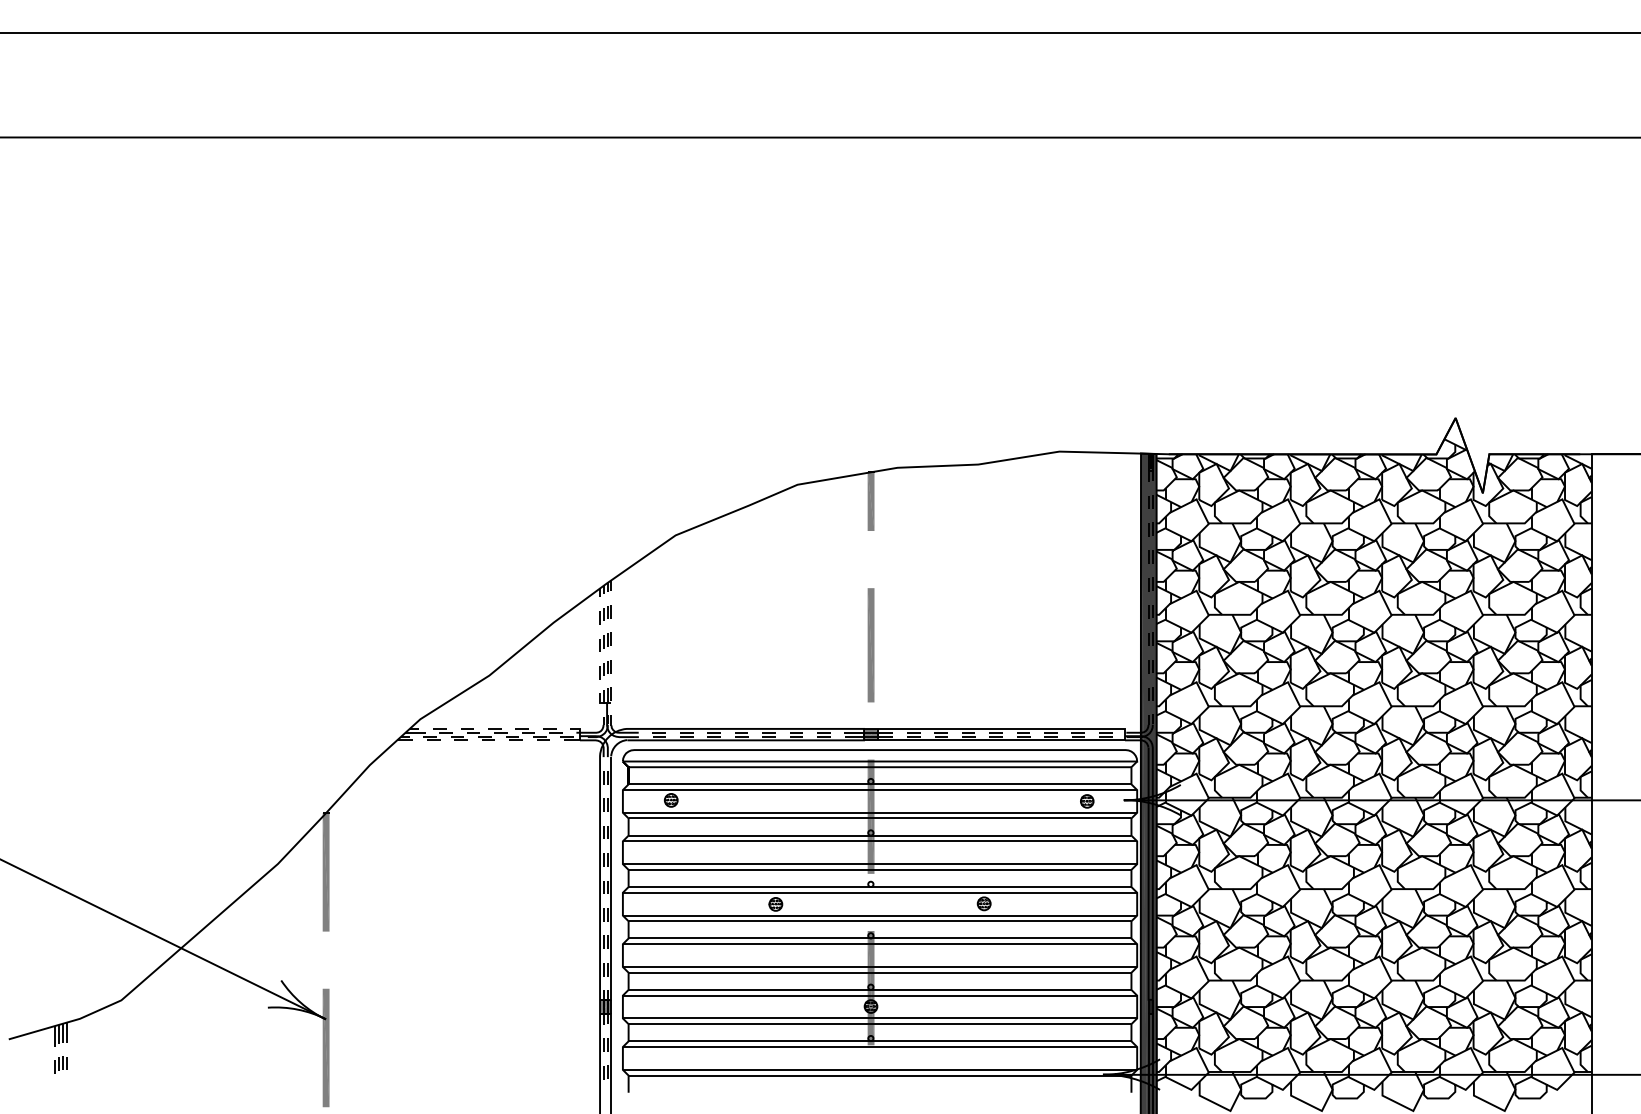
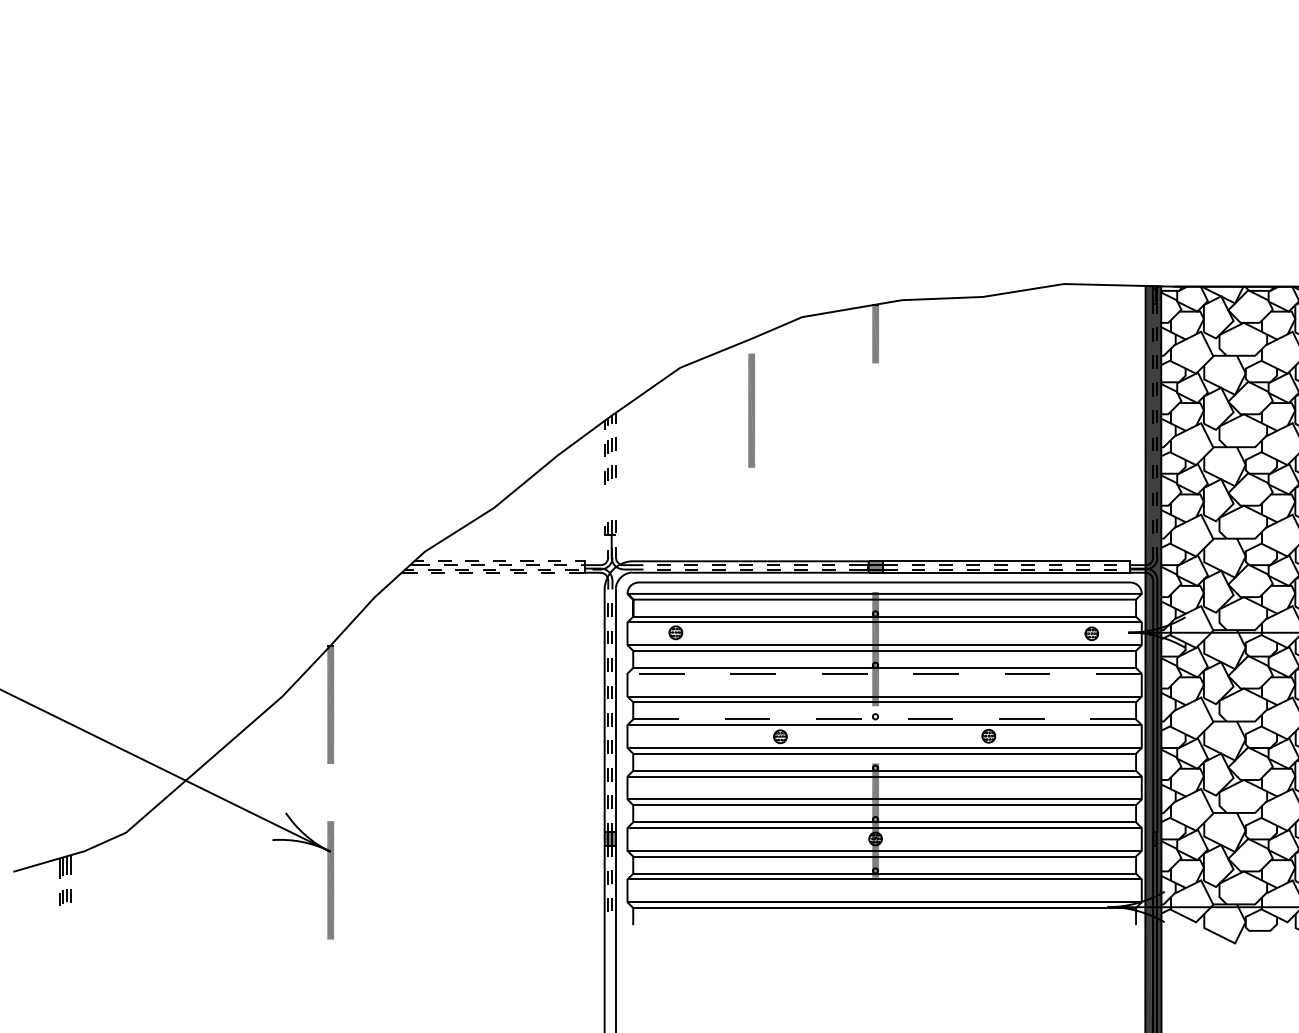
part: (870, 645) -> (751, 410), moved
part: (605, 669) -> (610, 501), removed
line: (879, 841) -> (884, 673), solid -> dashed
line: (879, 887) -> (884, 719), solid -> dashed

